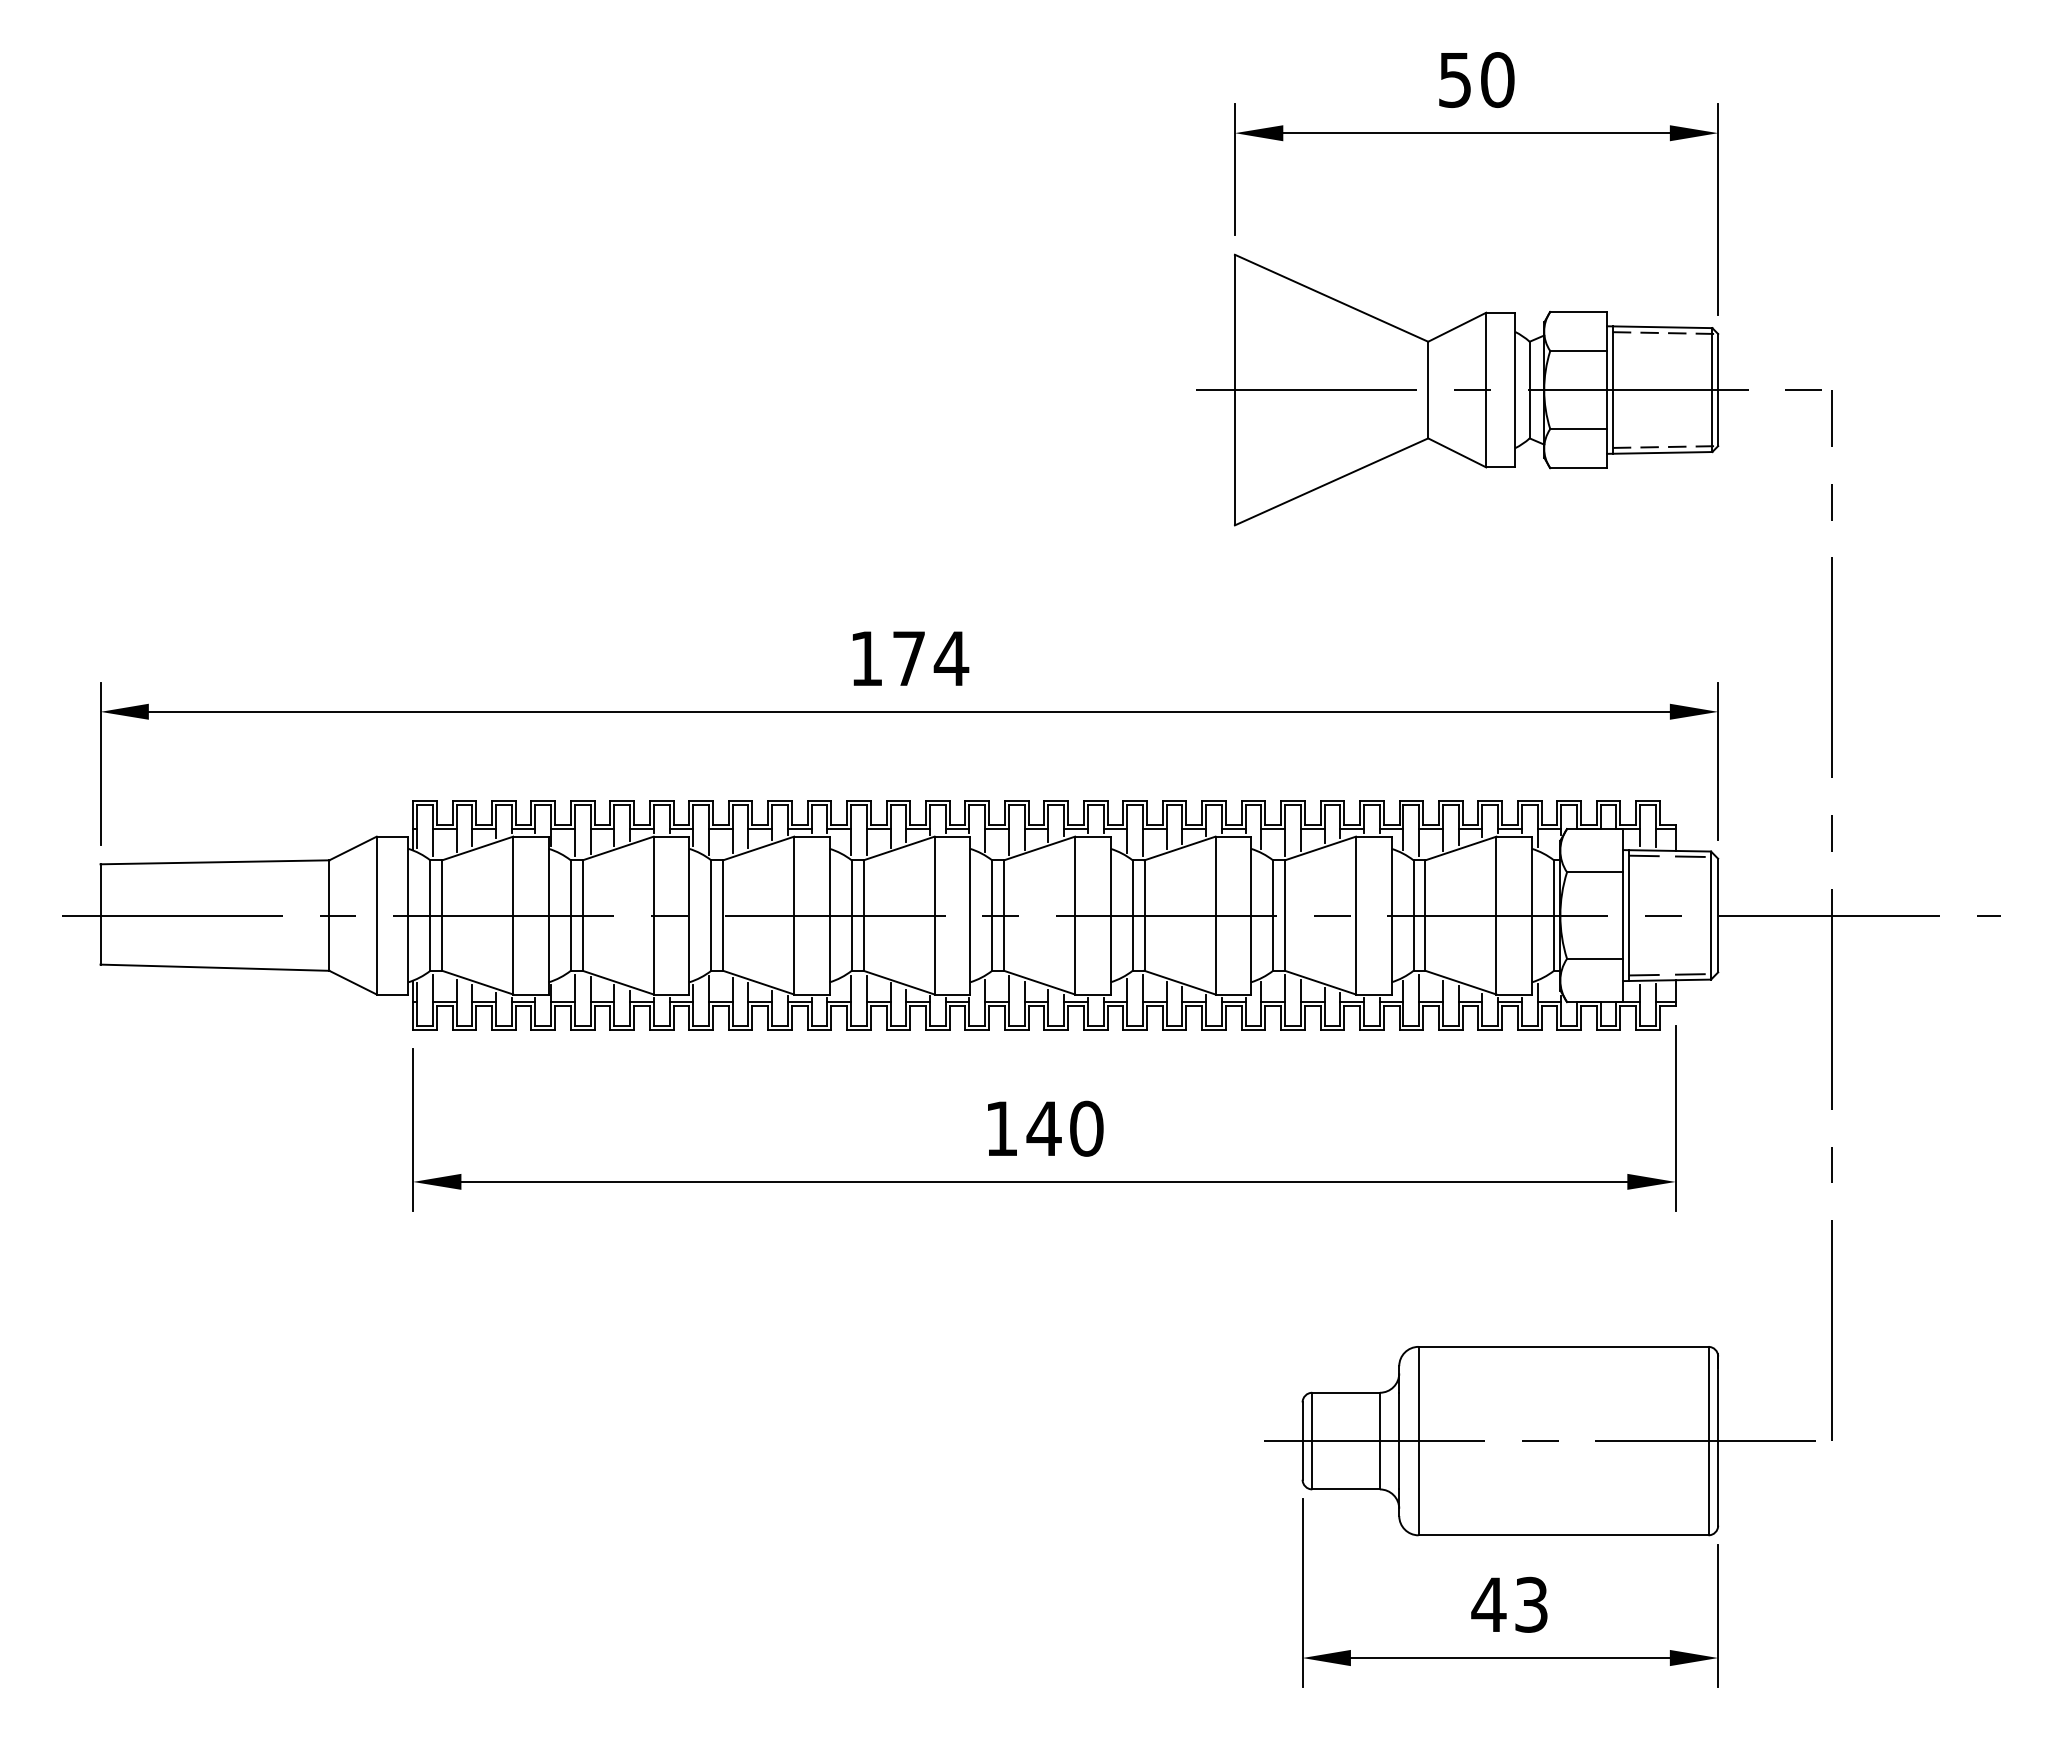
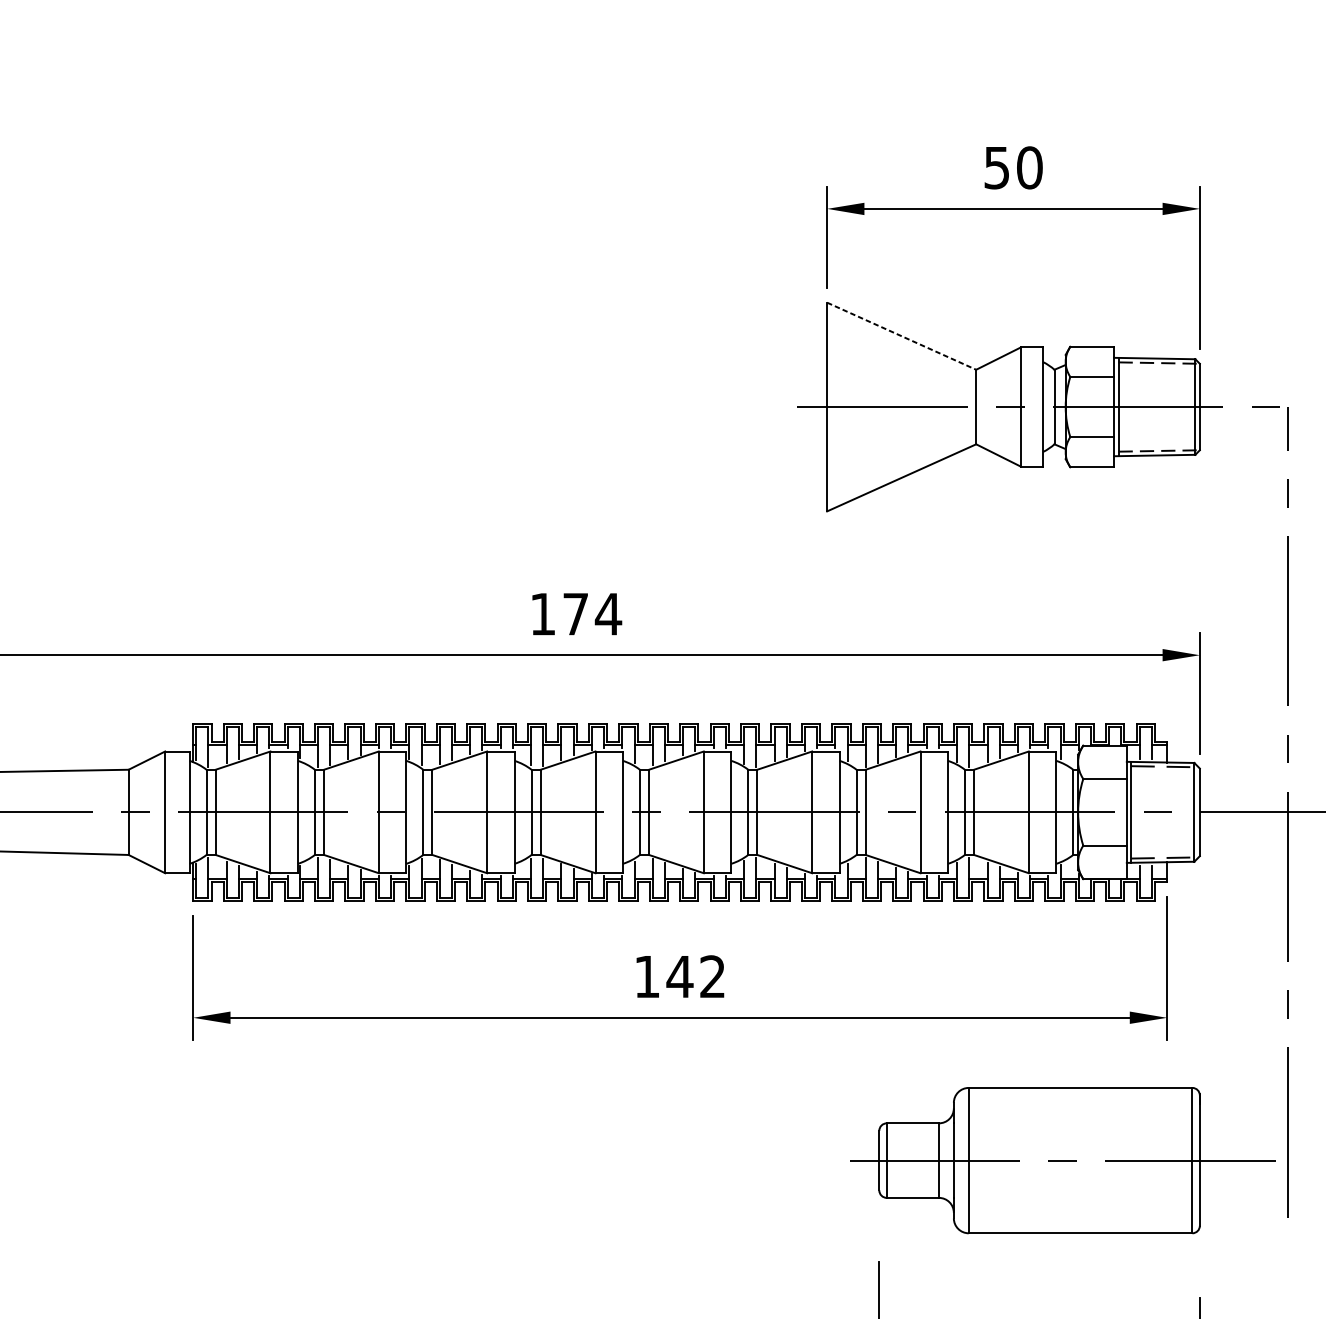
line: (1331, 298) -> (901, 336), solid -> dashed
text: (1086, 1128) -> (712, 976), 140 -> 142
part: (1539, 1441) -> (1062, 1160), moved

